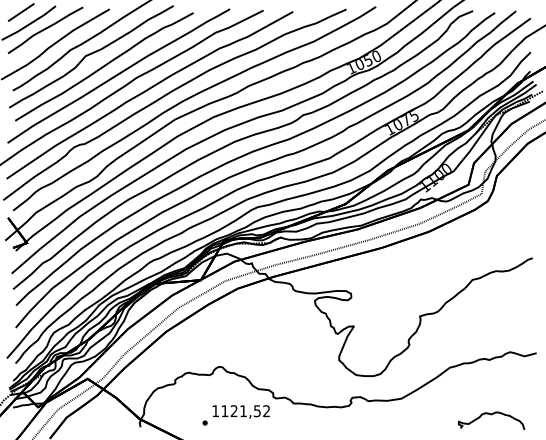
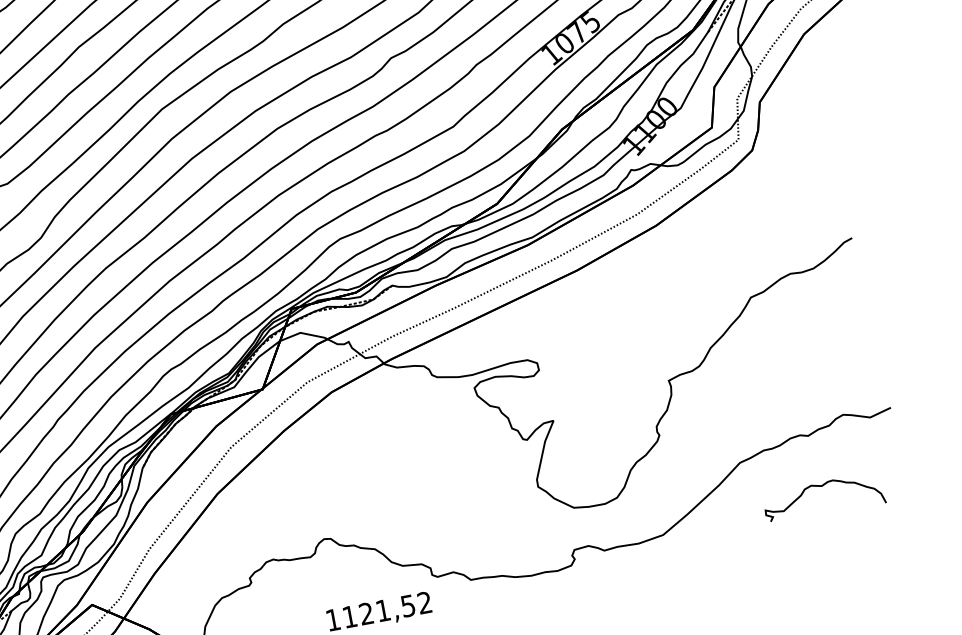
curve: (491, 415) -> (821, 488), moved

